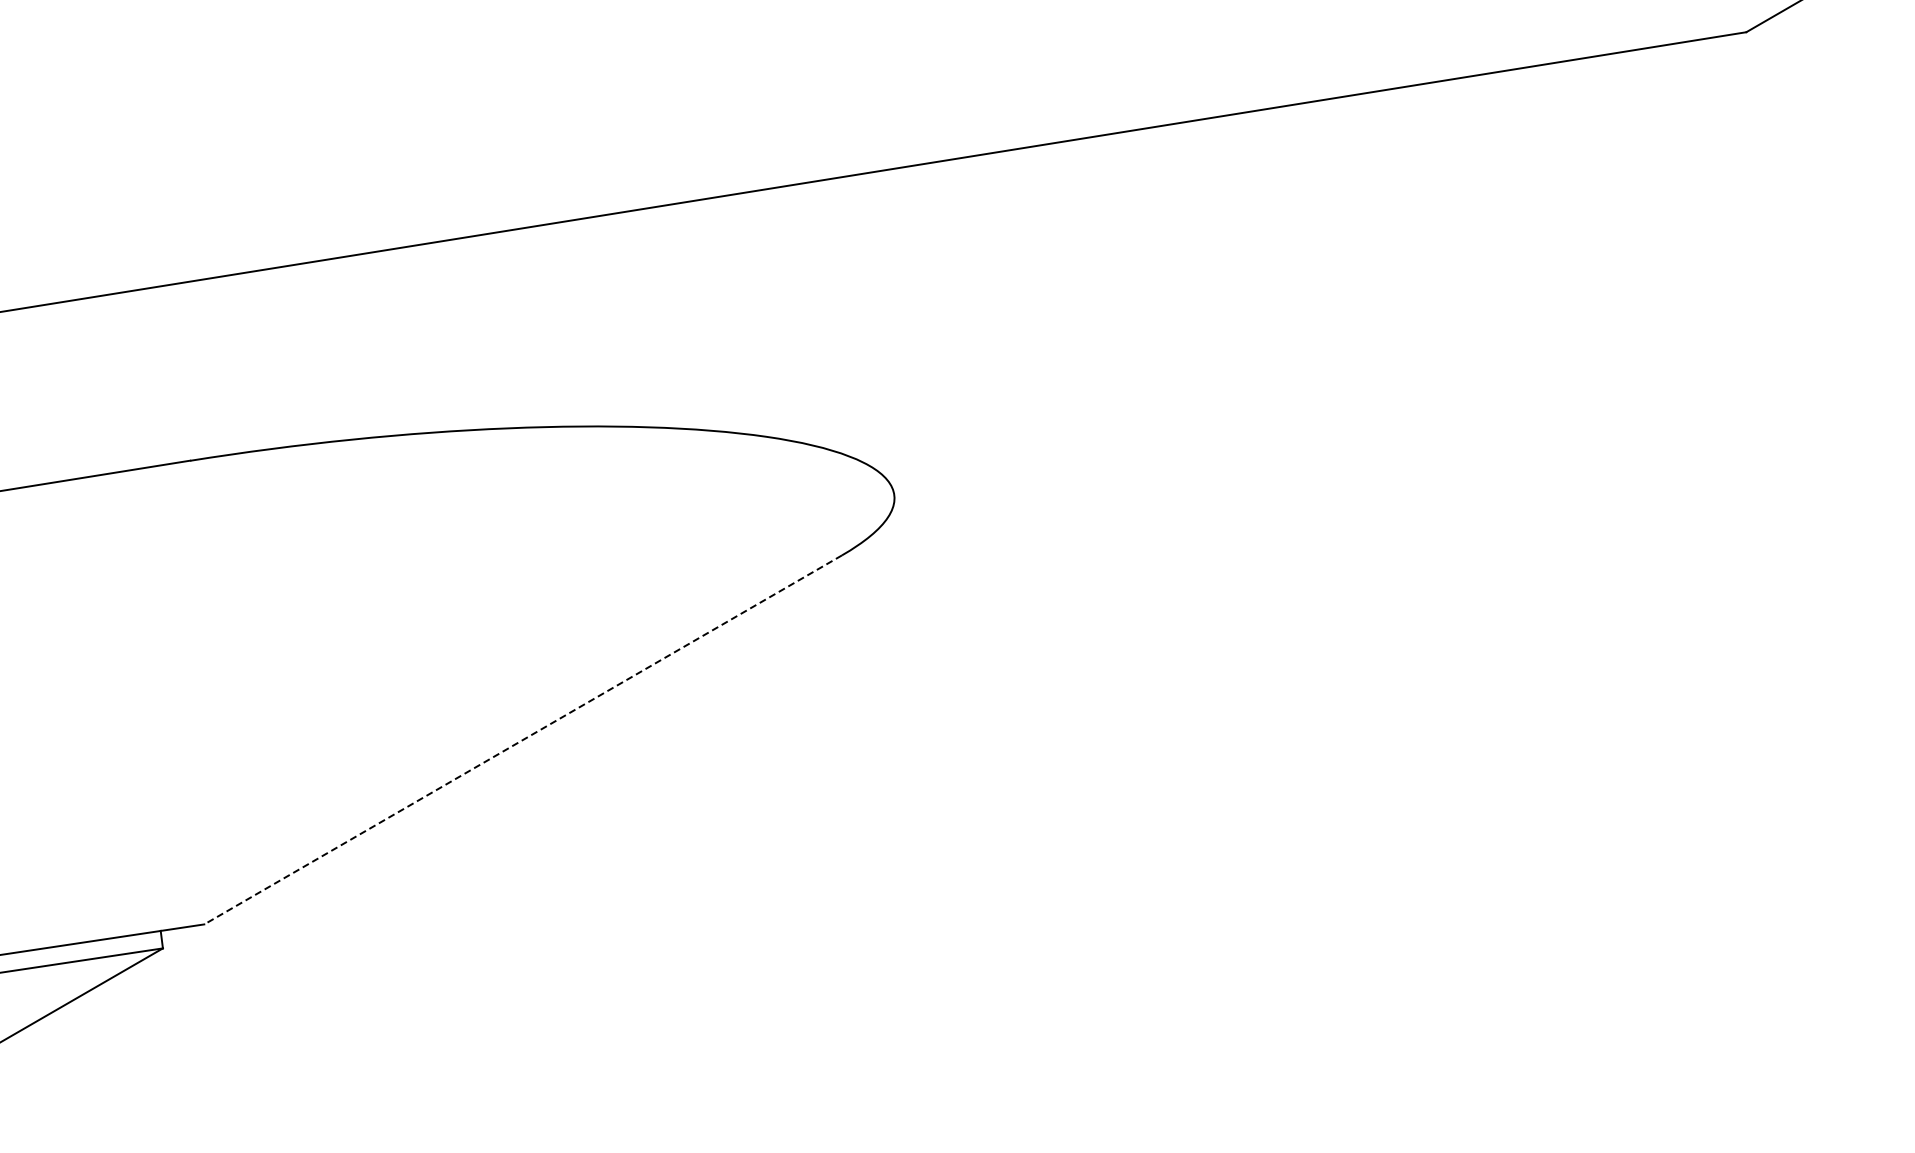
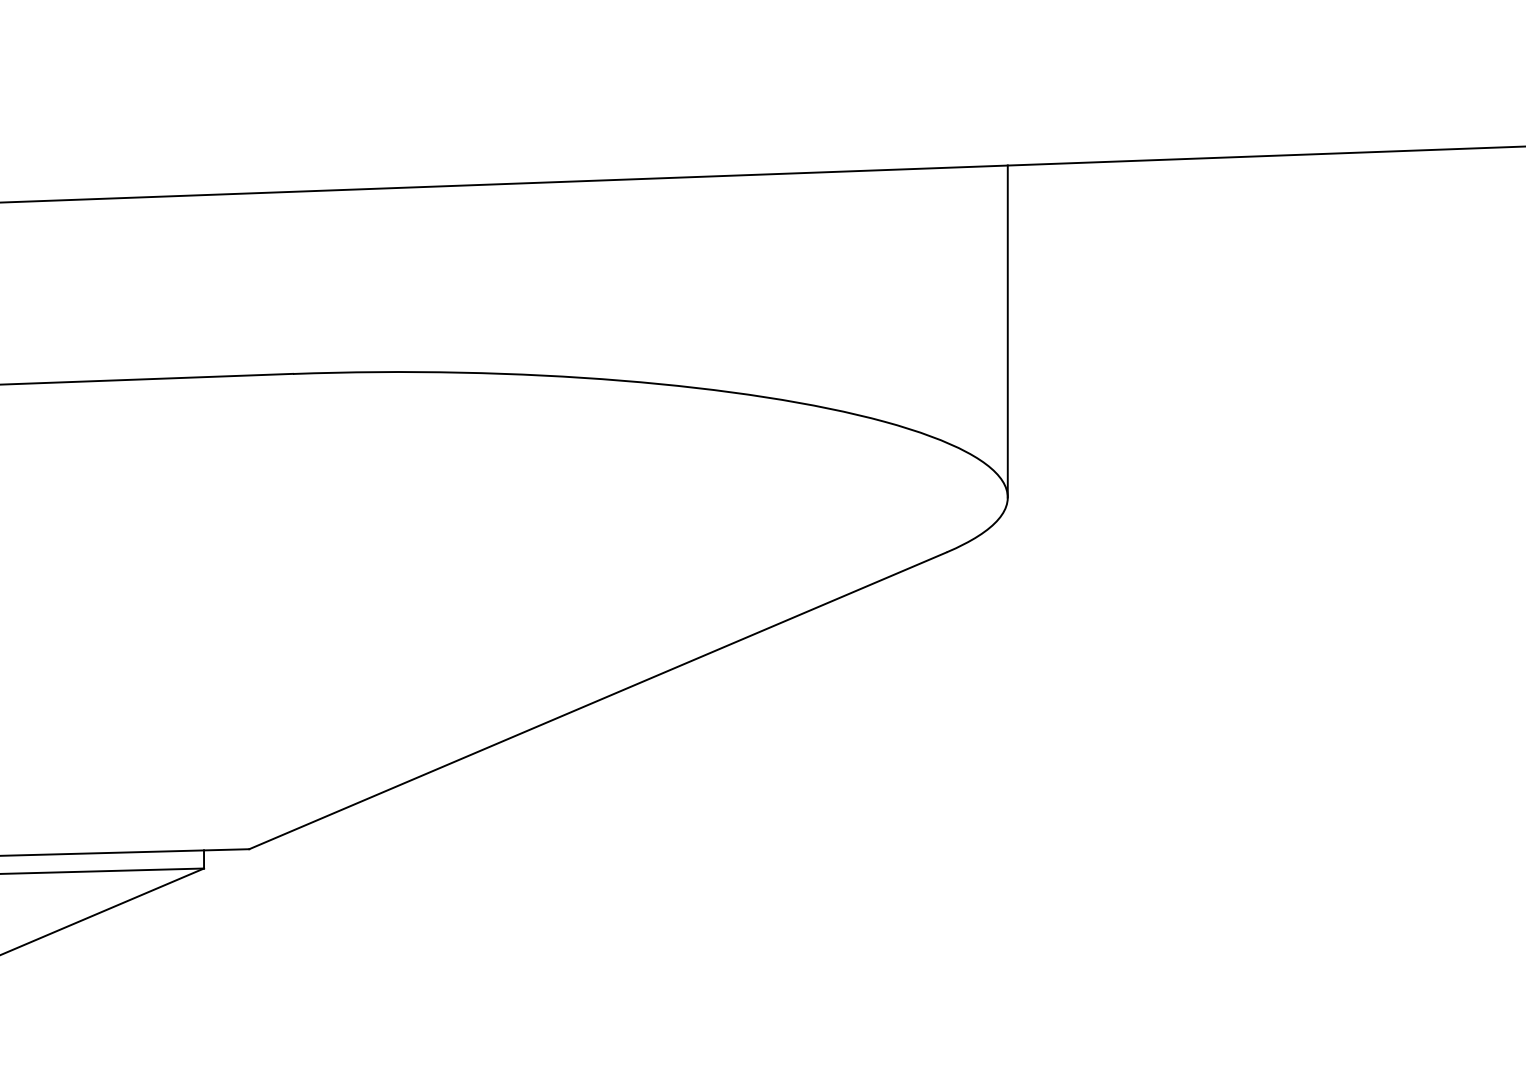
line: (874, 334) -> (1007, 330), added
line: (522, 740) -> (597, 701), dashed -> solid

